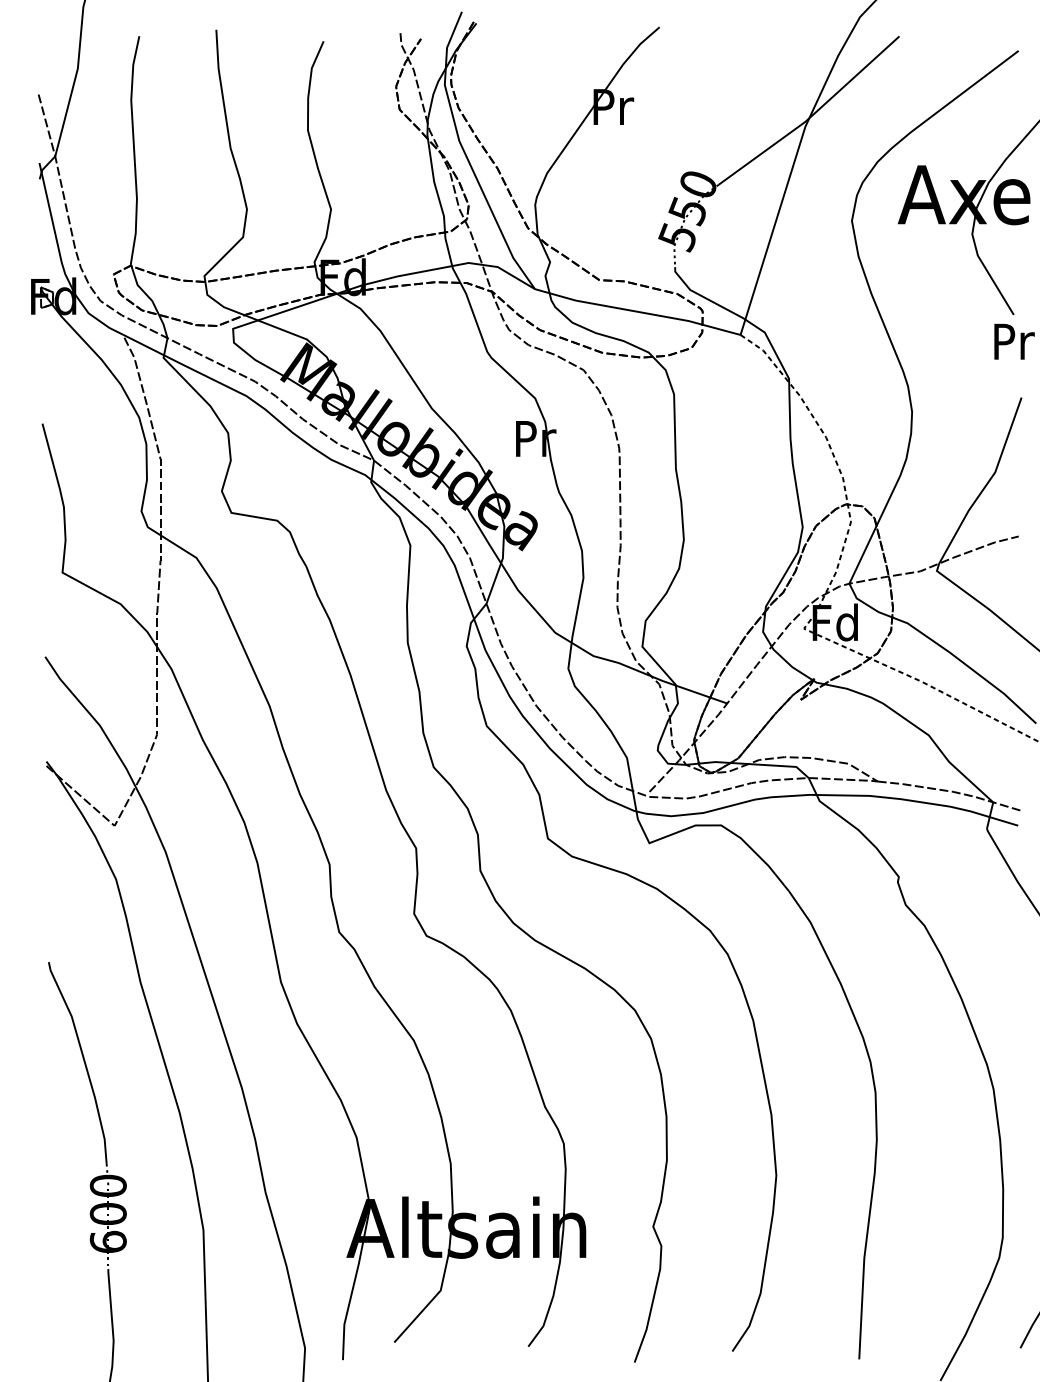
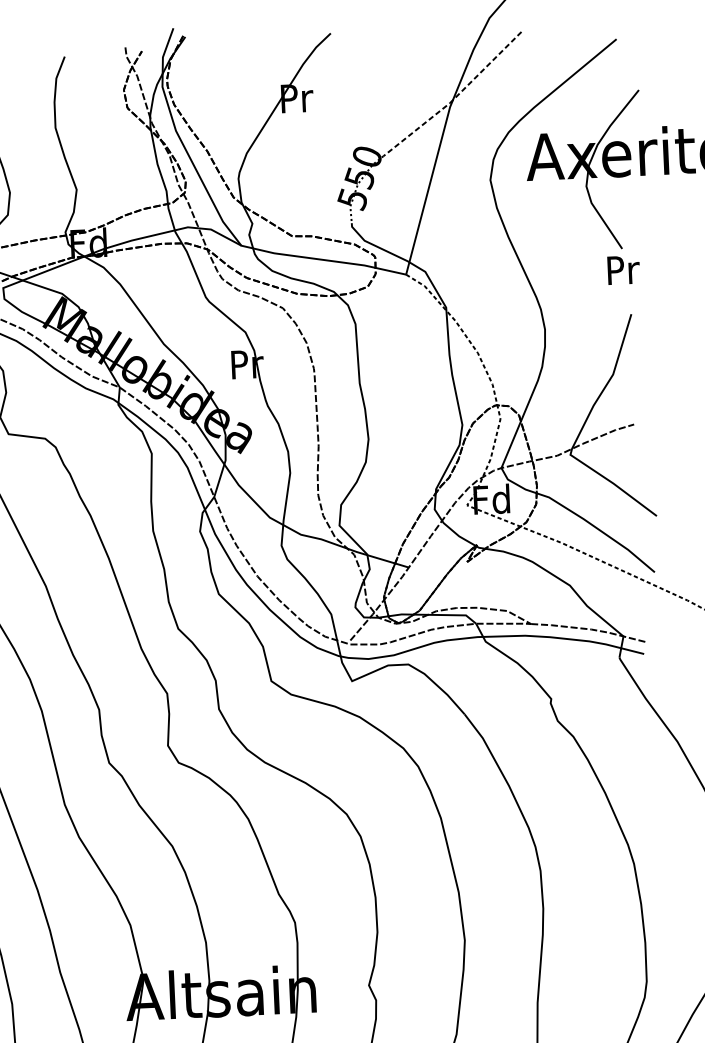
line: (812, 115) -> (455, 97), solid -> dashed

